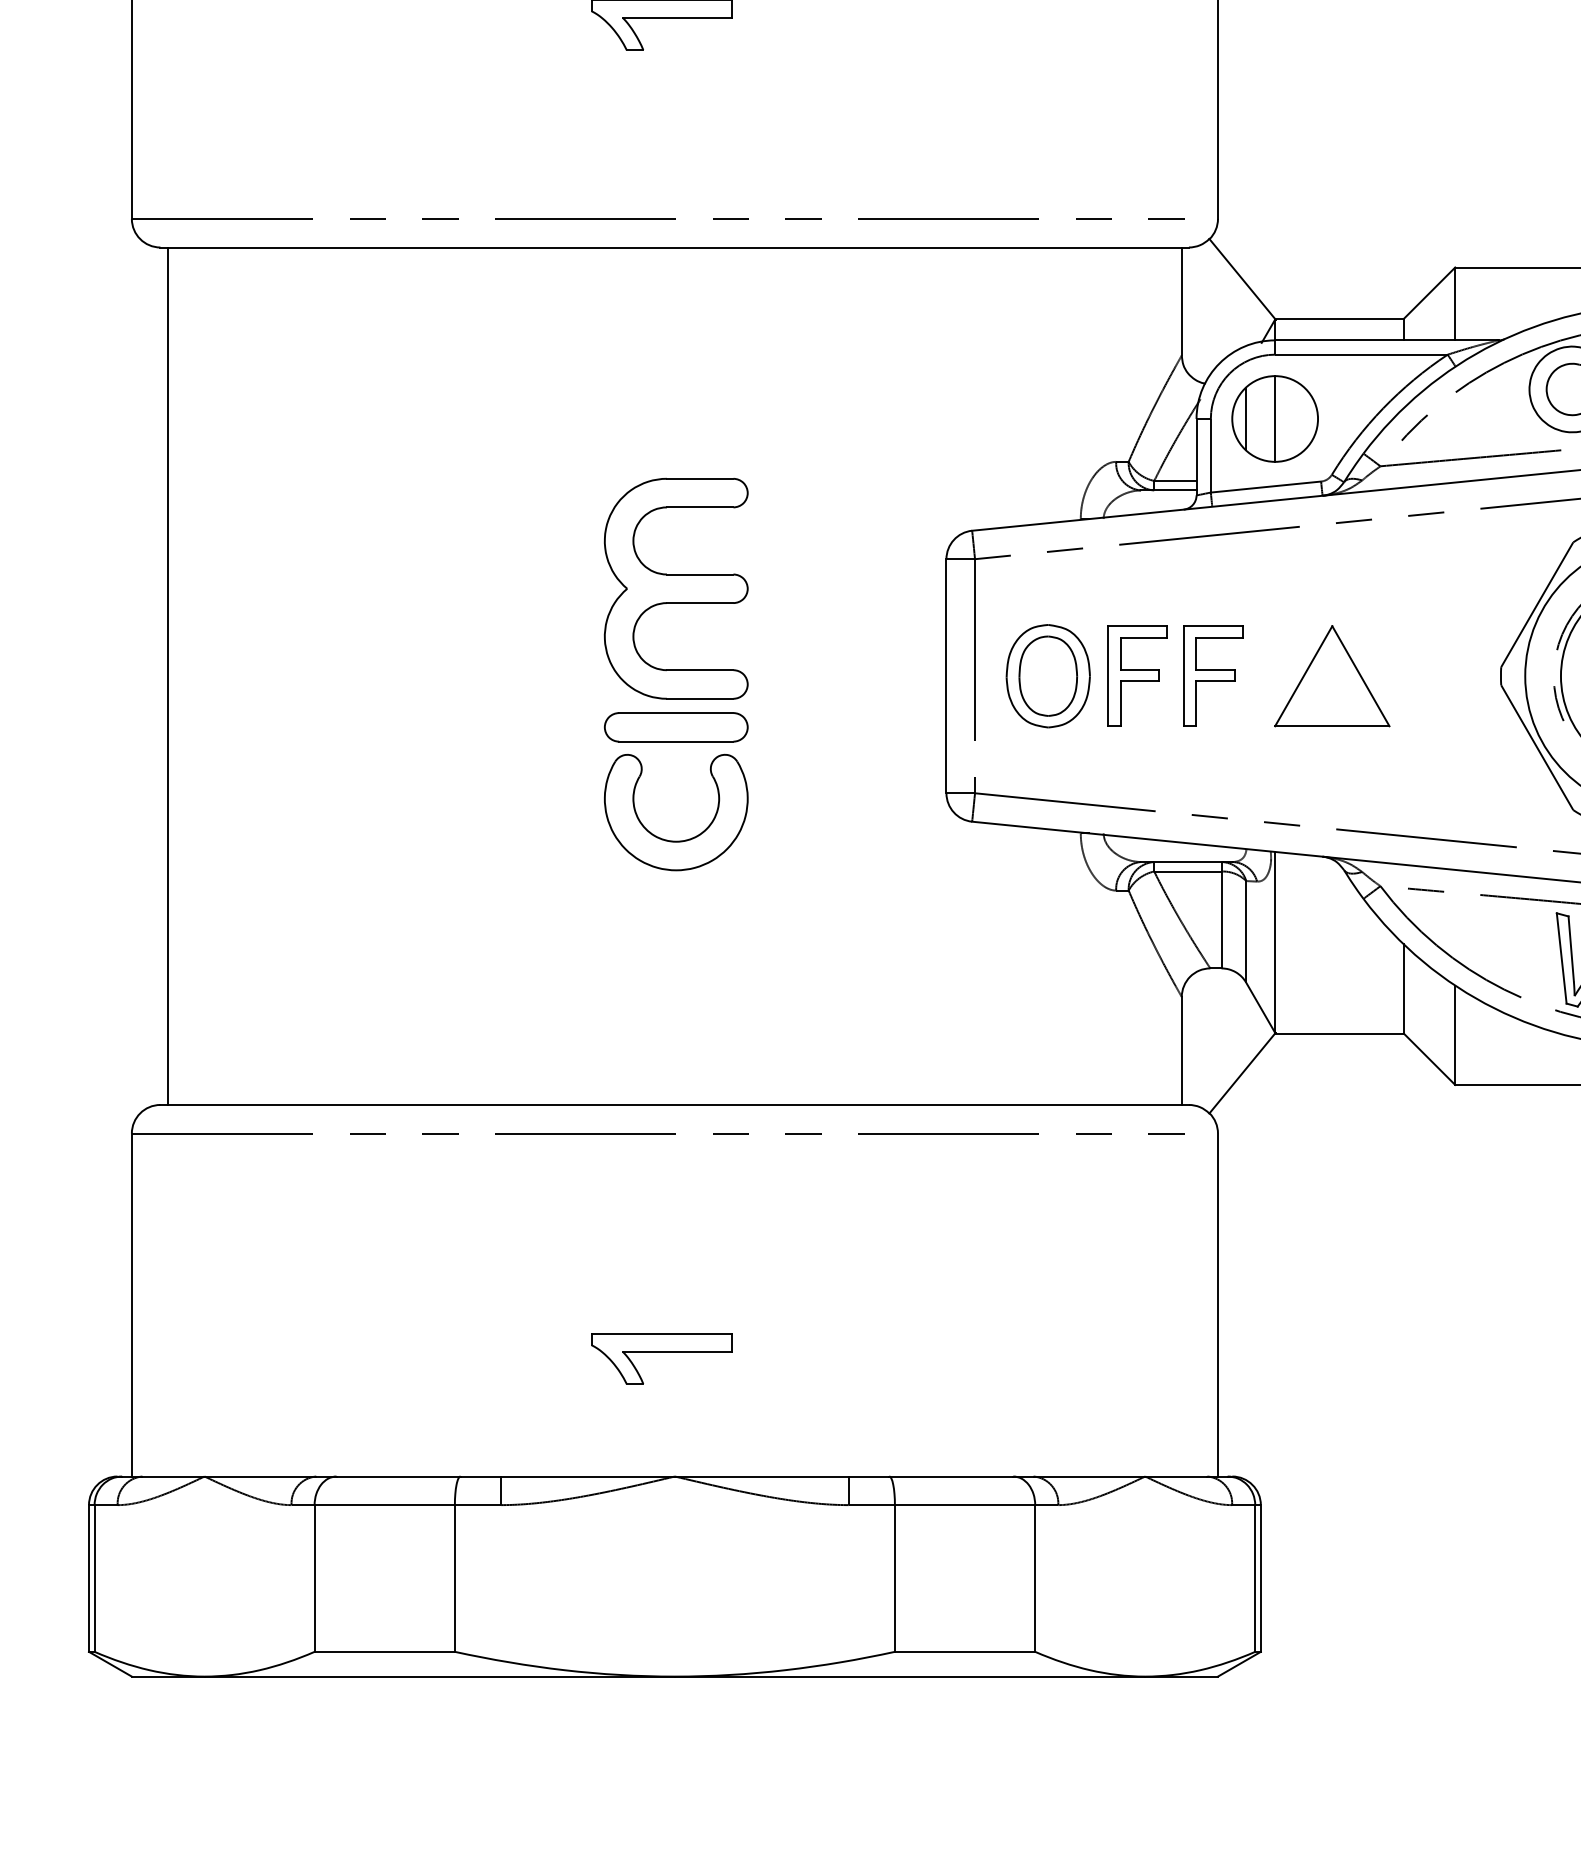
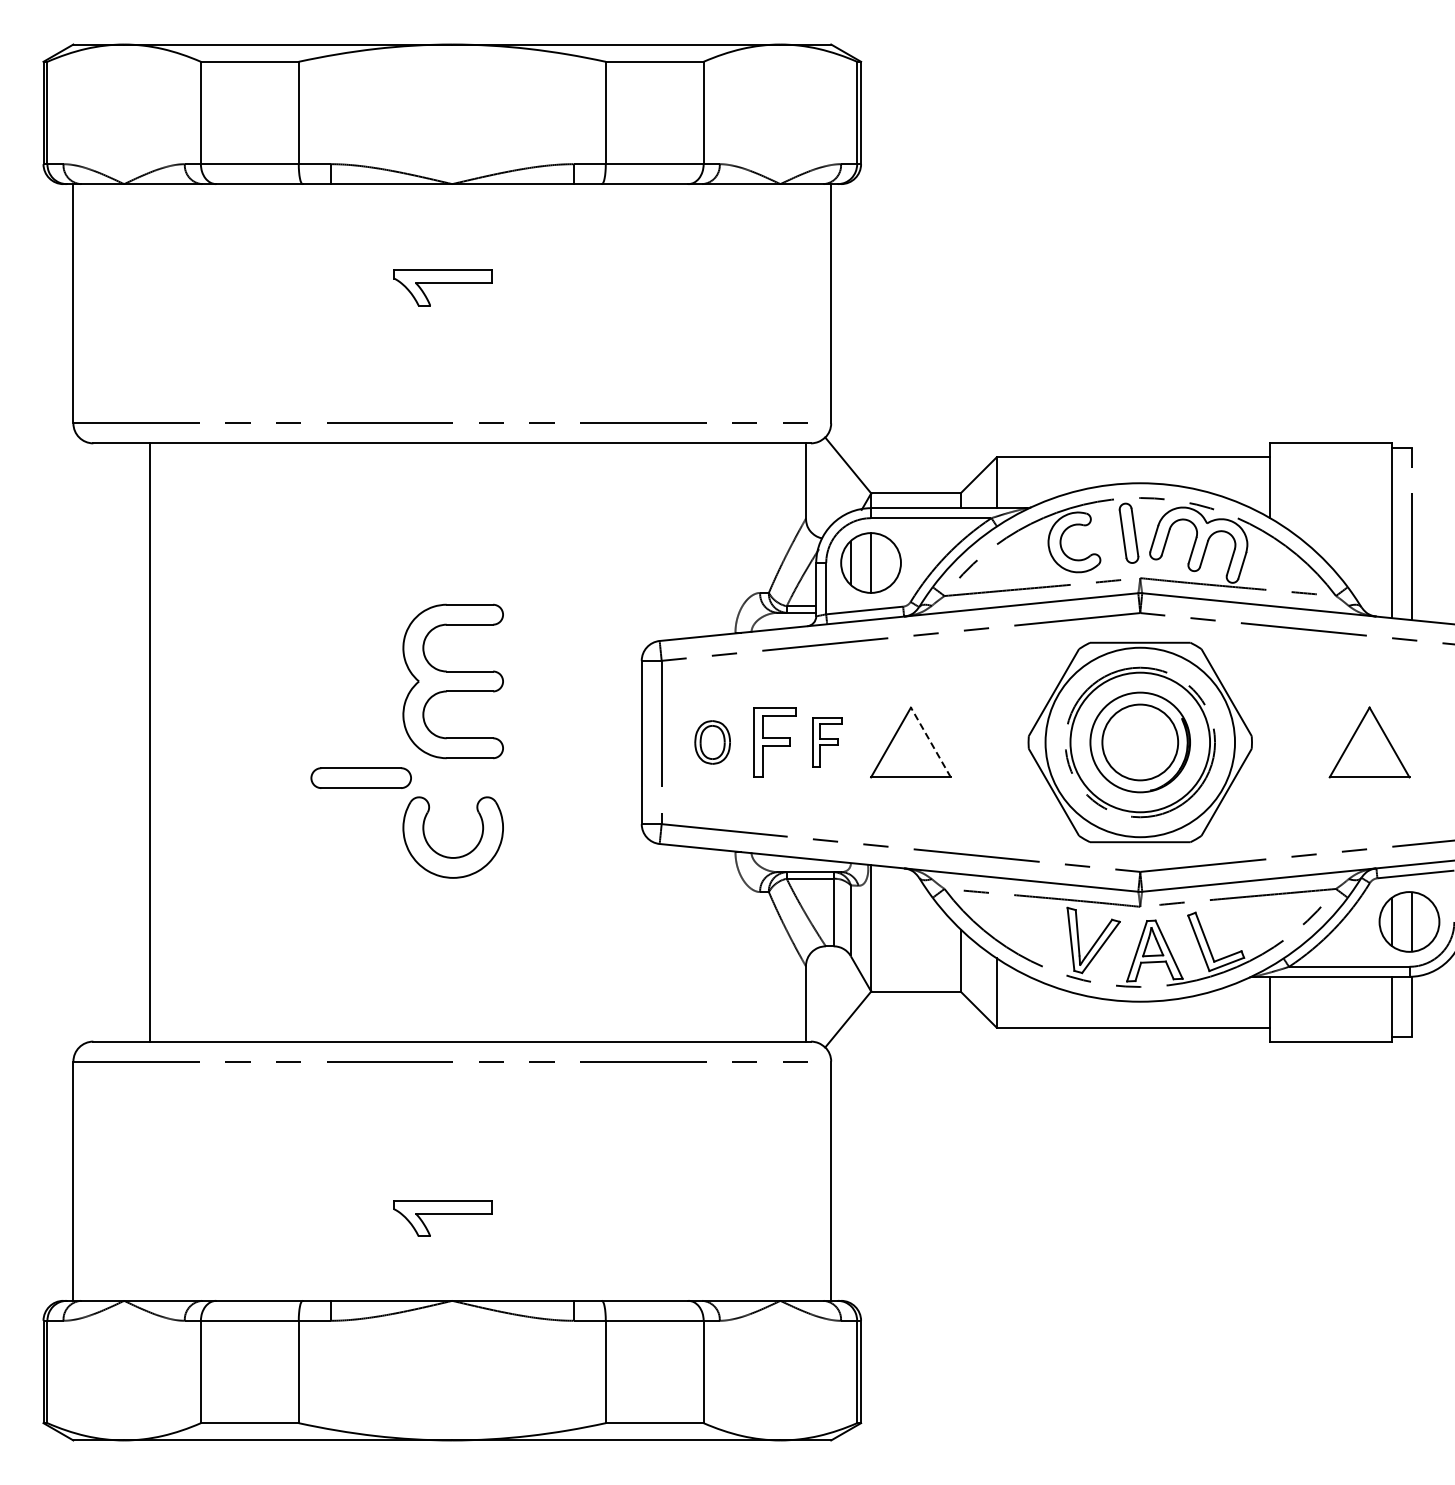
line: (167, 676) -> (150, 742), moved
part: (1047, 676) -> (712, 742), size x0.6
part: (1212, 676) -> (827, 742), size x0.7
line: (1360, 676) -> (930, 742), solid -> dashed
part: (675, 726) -> (360, 777), moved

